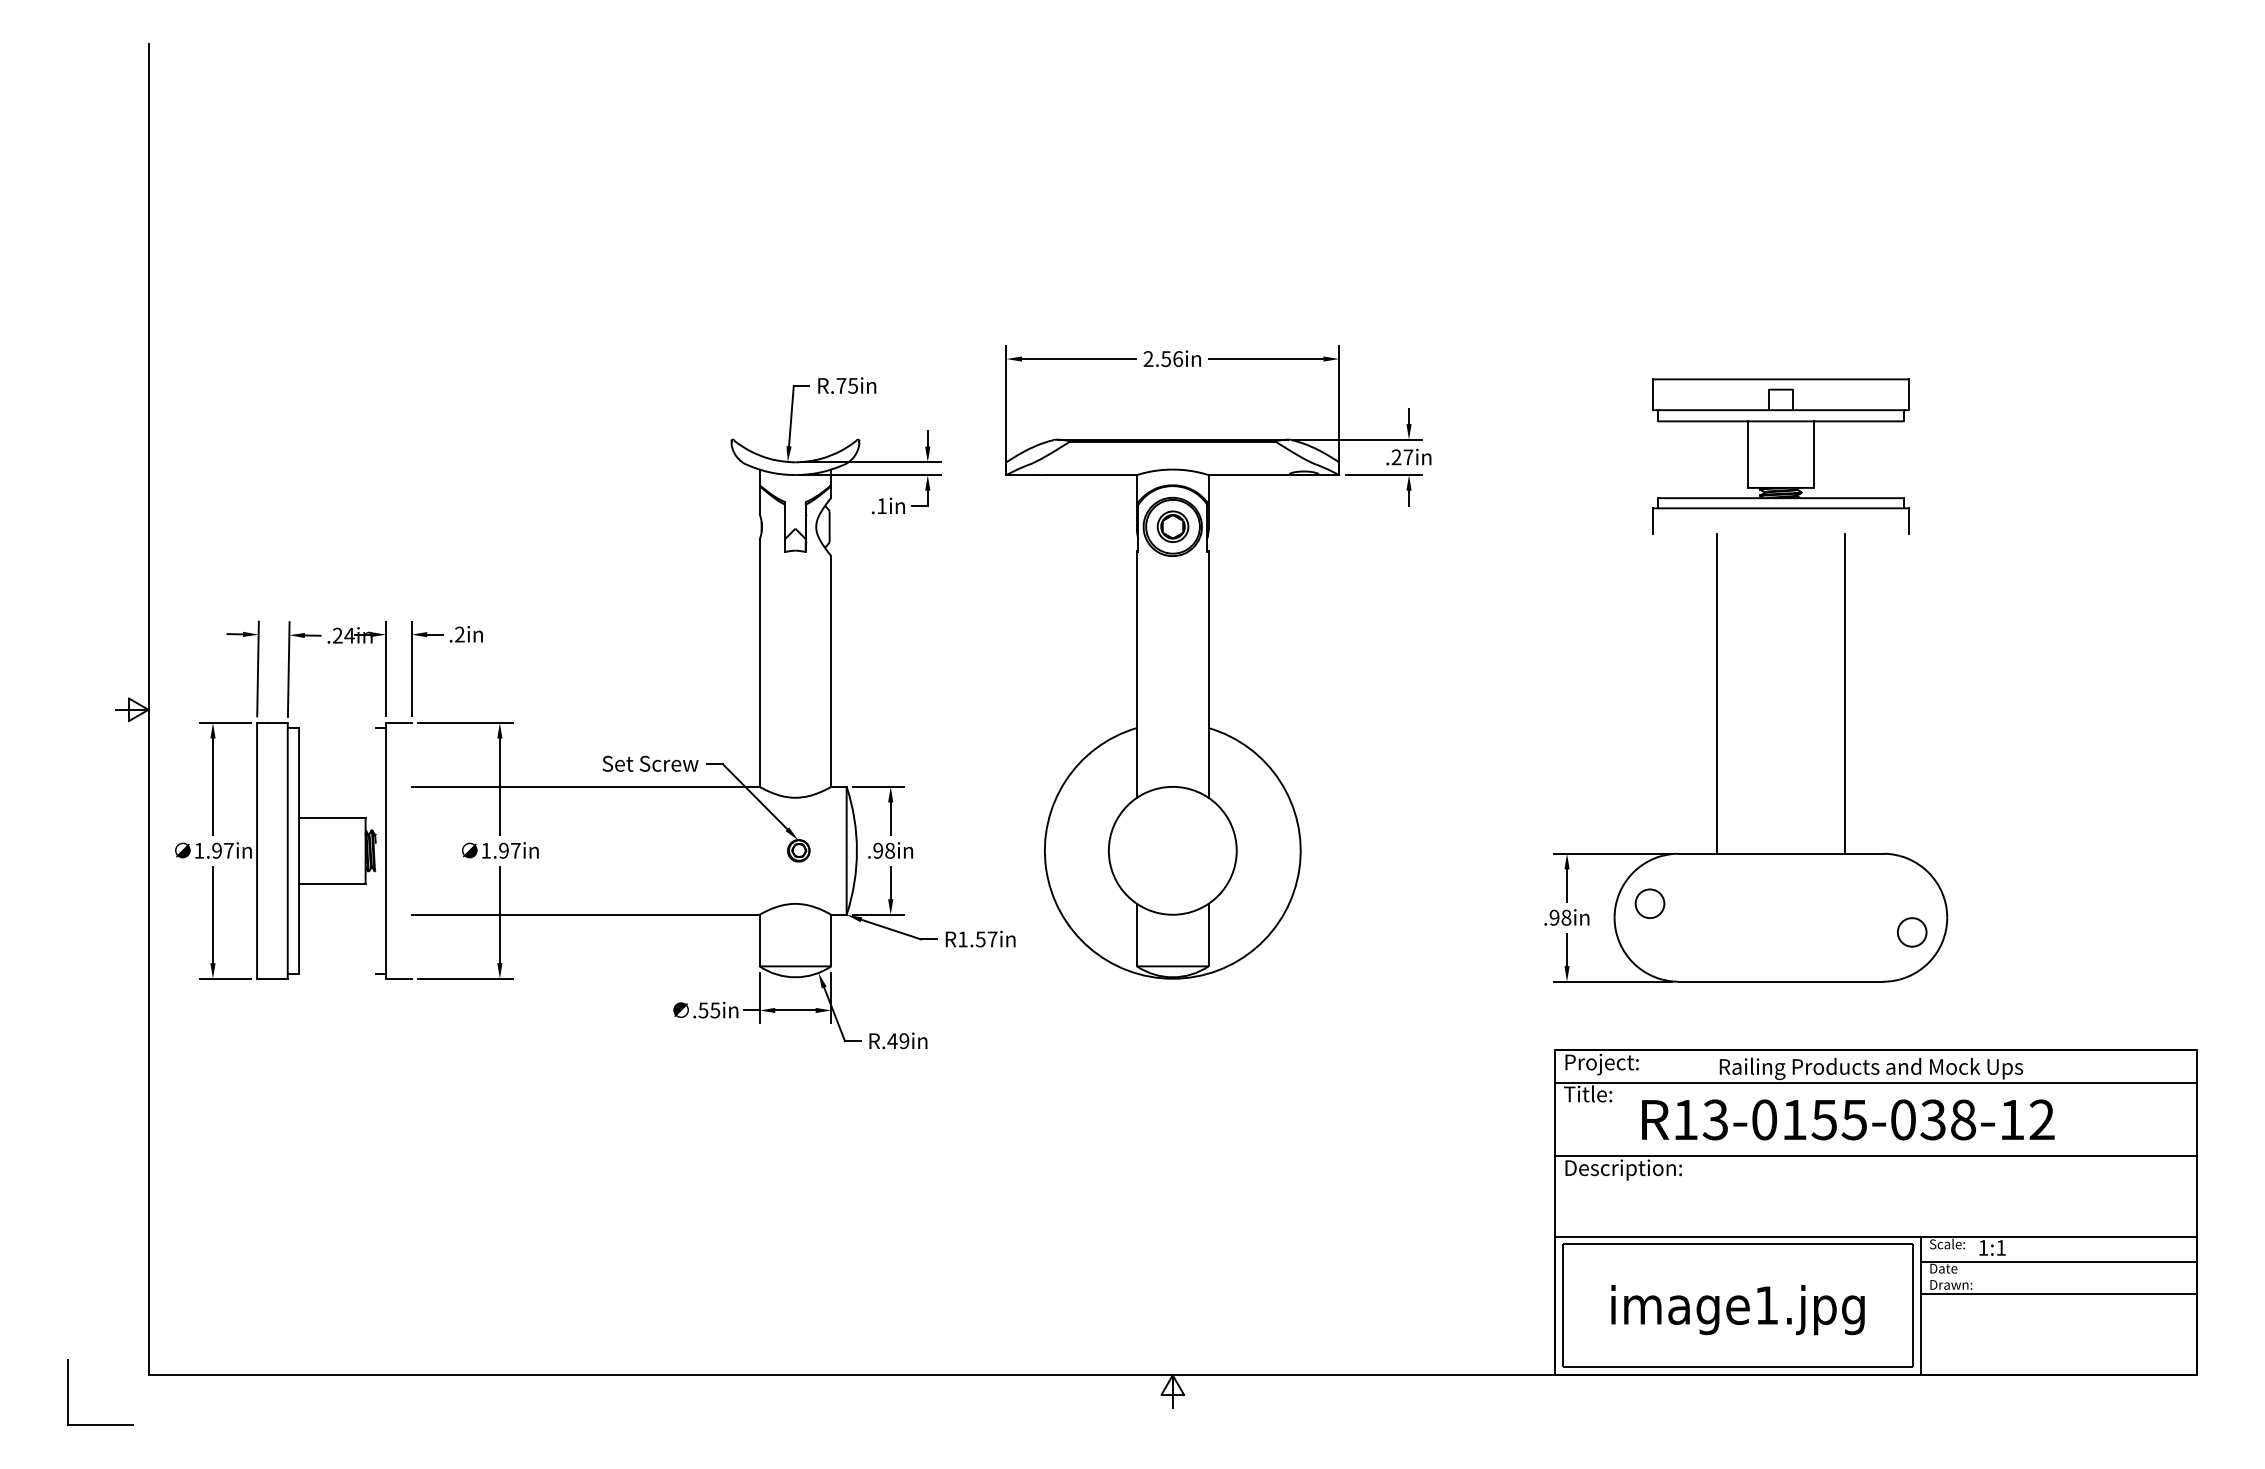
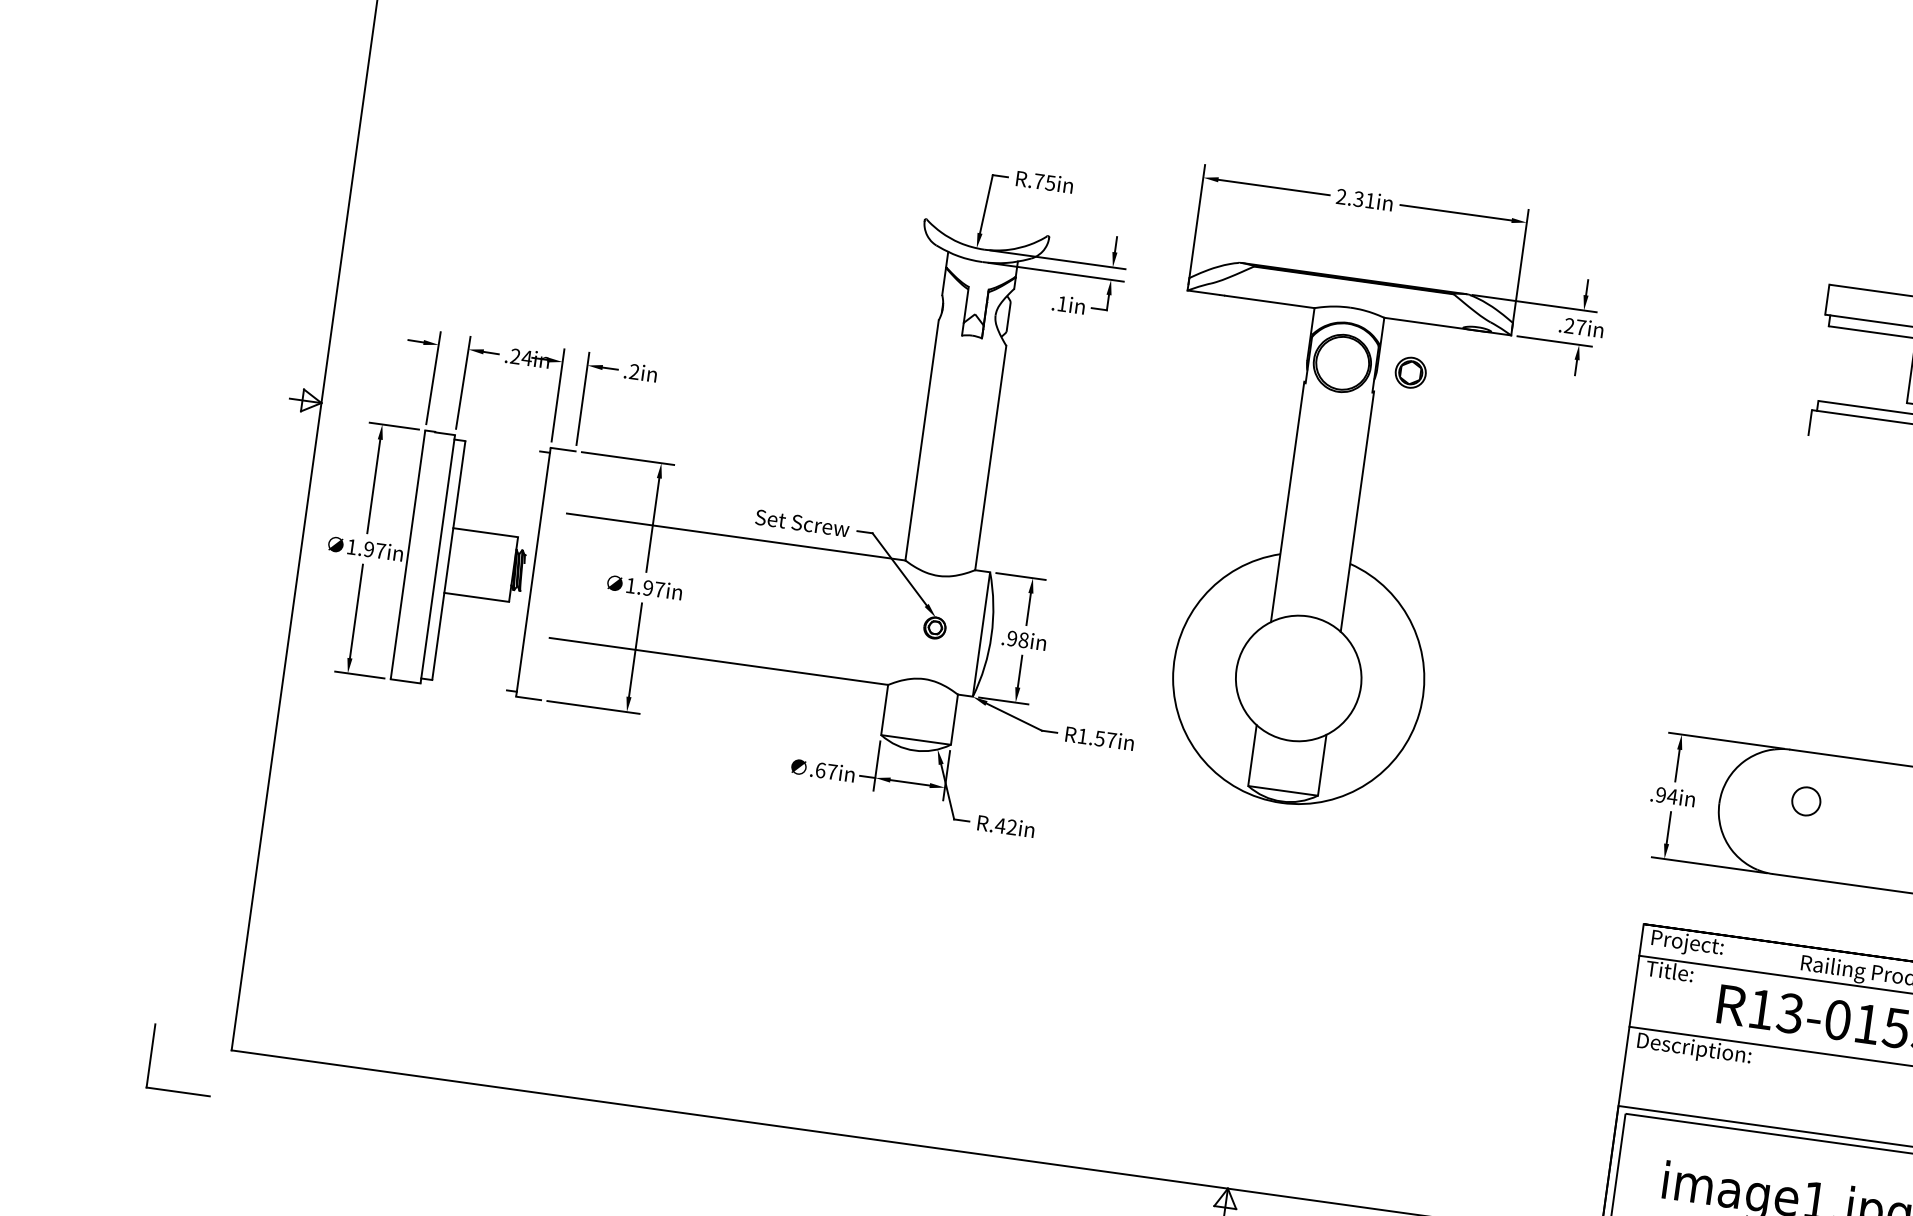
text: (1172, 359) -> (1364, 200), 2.56in -> 2.31in
part: (1172, 526) -> (1410, 372), moved
line: (1717, 693) -> (1849, 598), removed
part: (1649, 903) -> (1805, 801), moved
text: (1566, 917) -> (1672, 796), .98in -> .94in
text: (709, 1010) -> (826, 771), .55in -> .67in
text: (904, 1041) -> (1012, 827), R.49in -> R.42in

